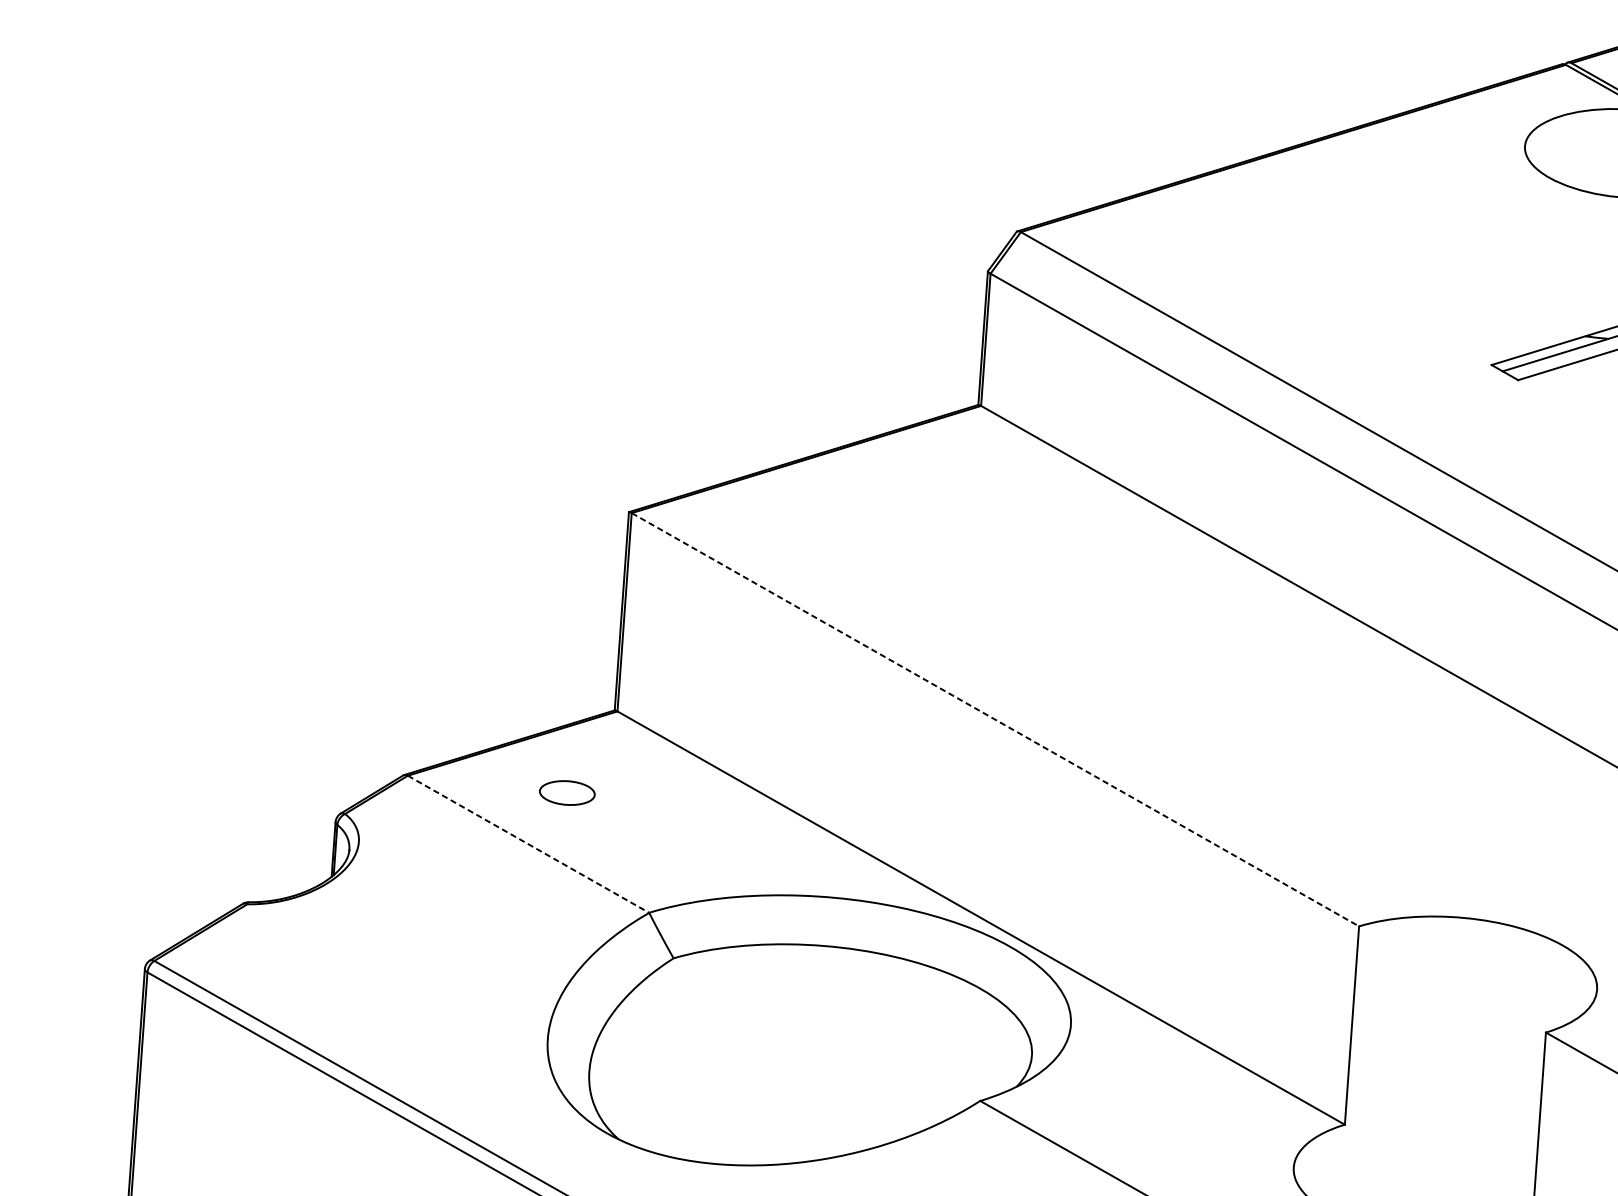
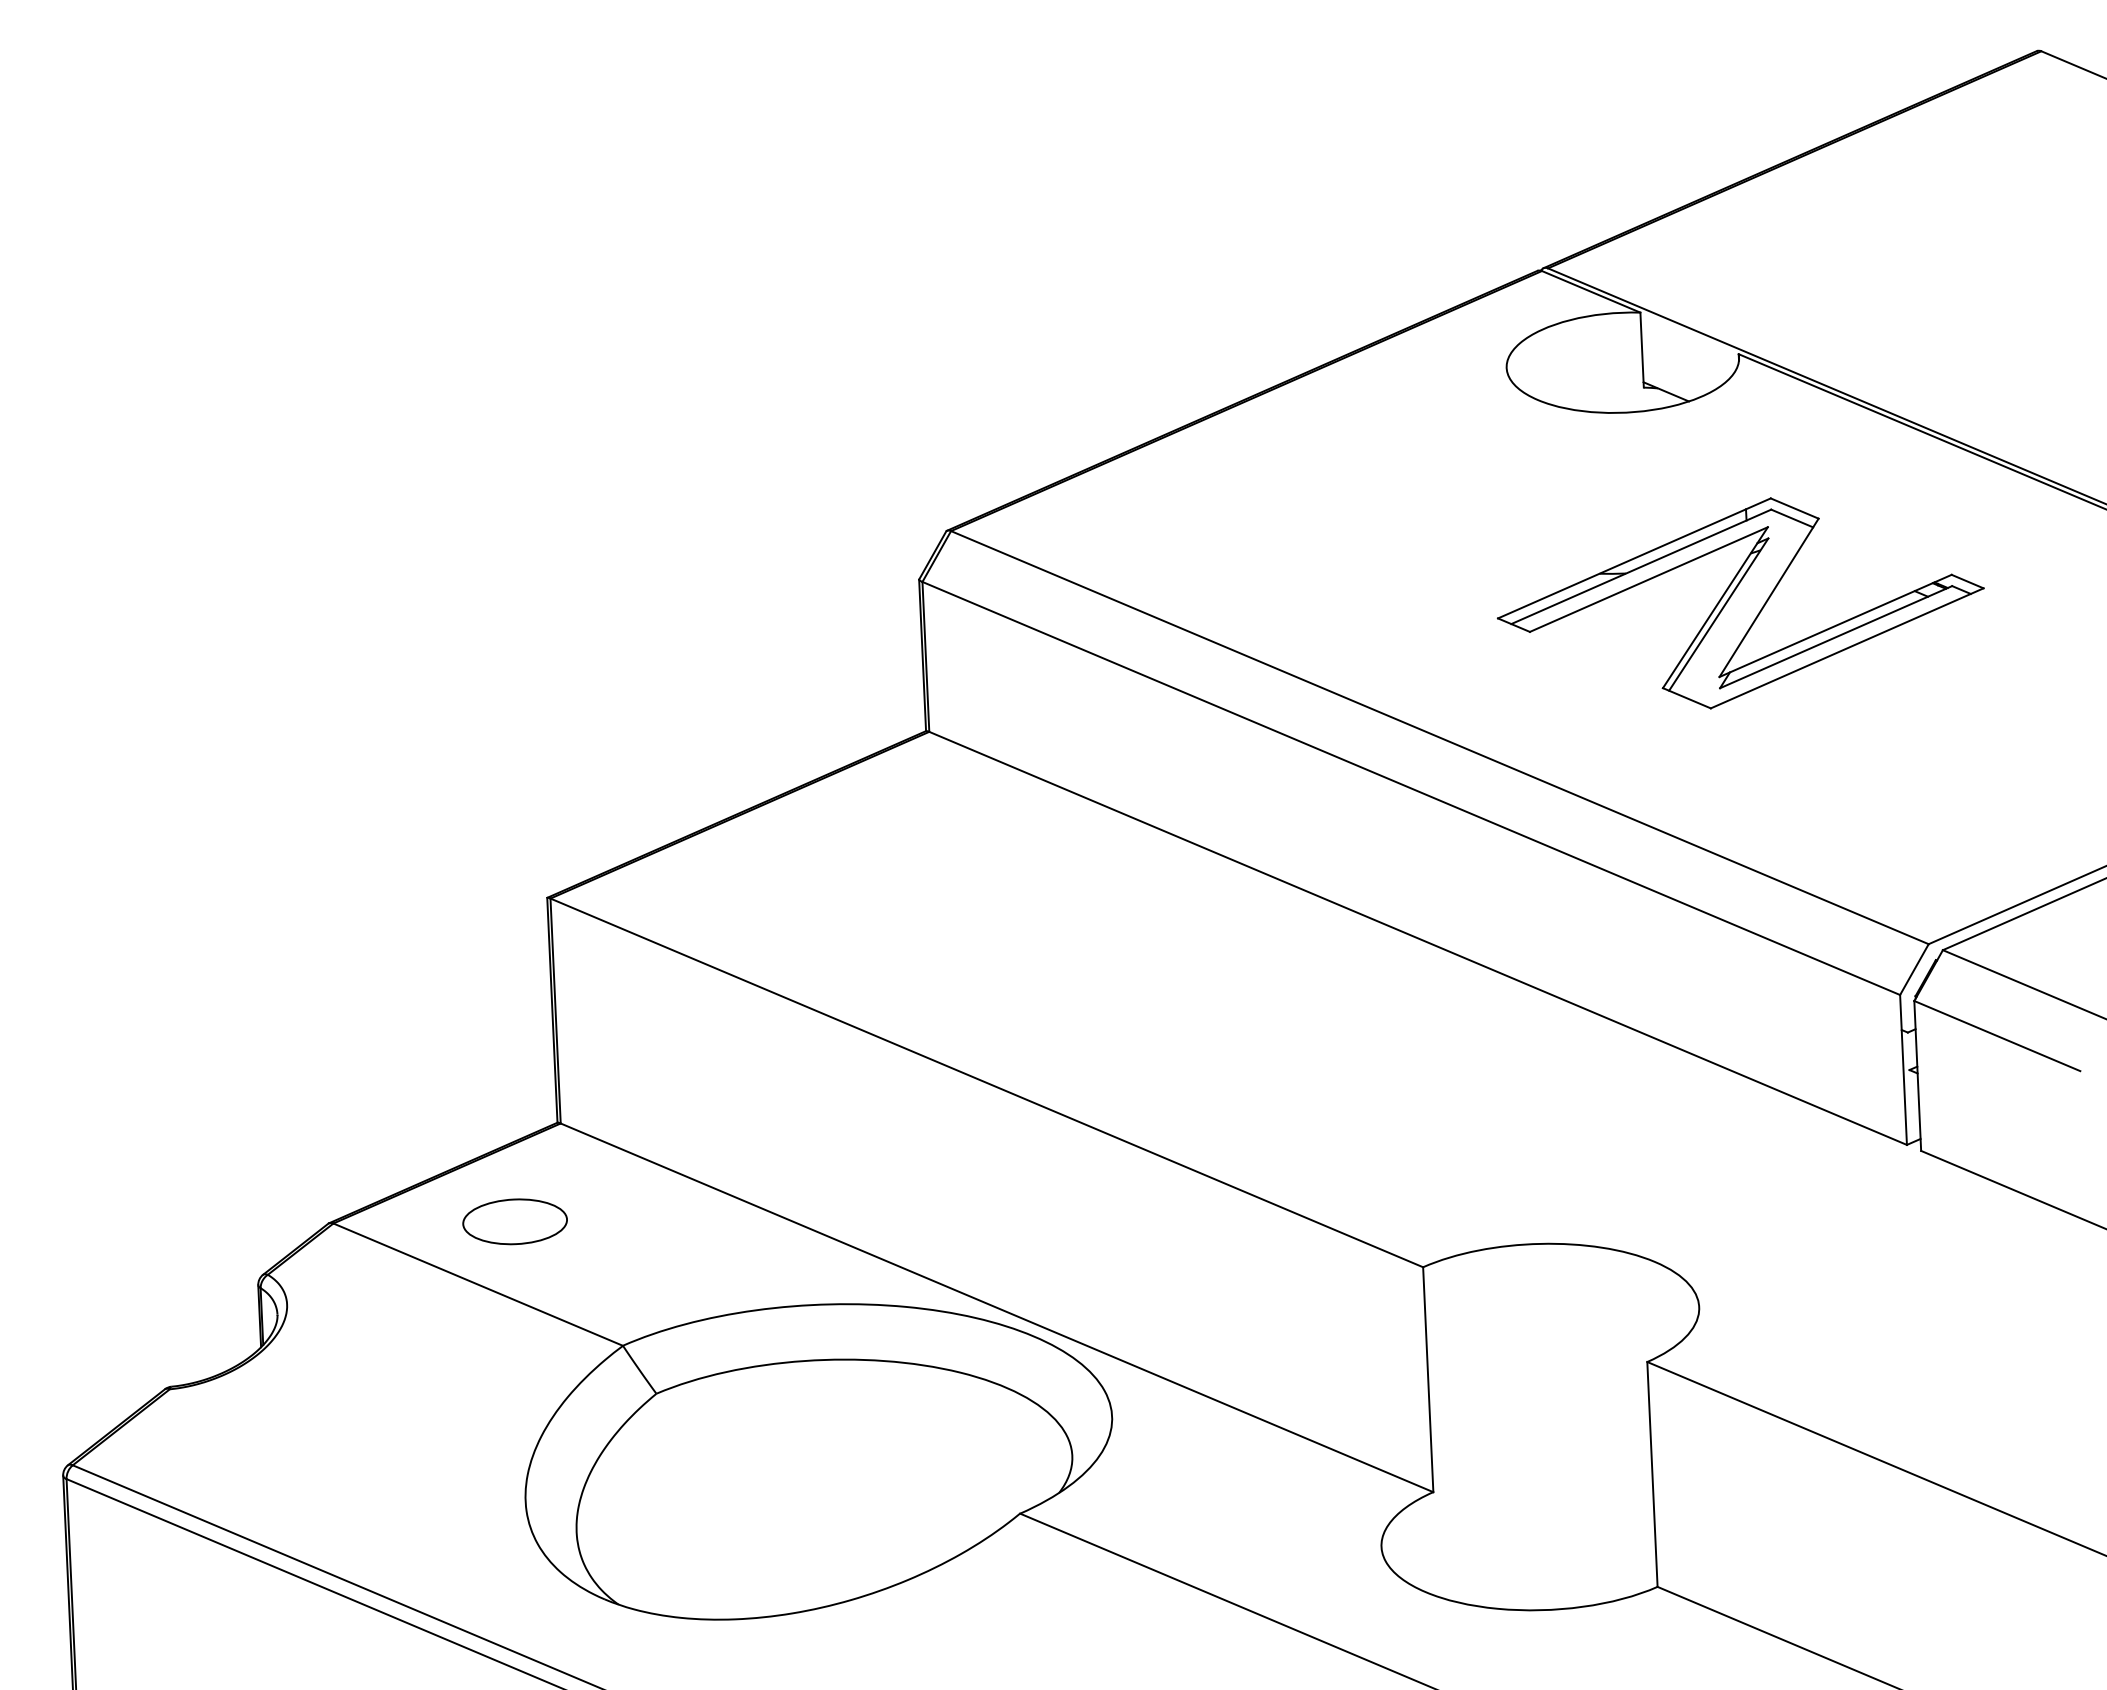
line: (995, 719) -> (986, 1082), dashed -> solid
part: (566, 792) -> (514, 1221), size x1.67
line: (528, 844) -> (478, 1284), dashed -> solid

